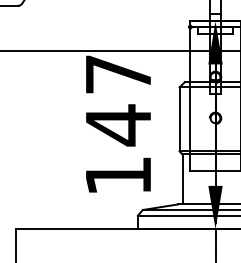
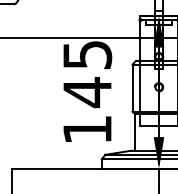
text: (118, 74) -> (87, 55), 147 -> 145

